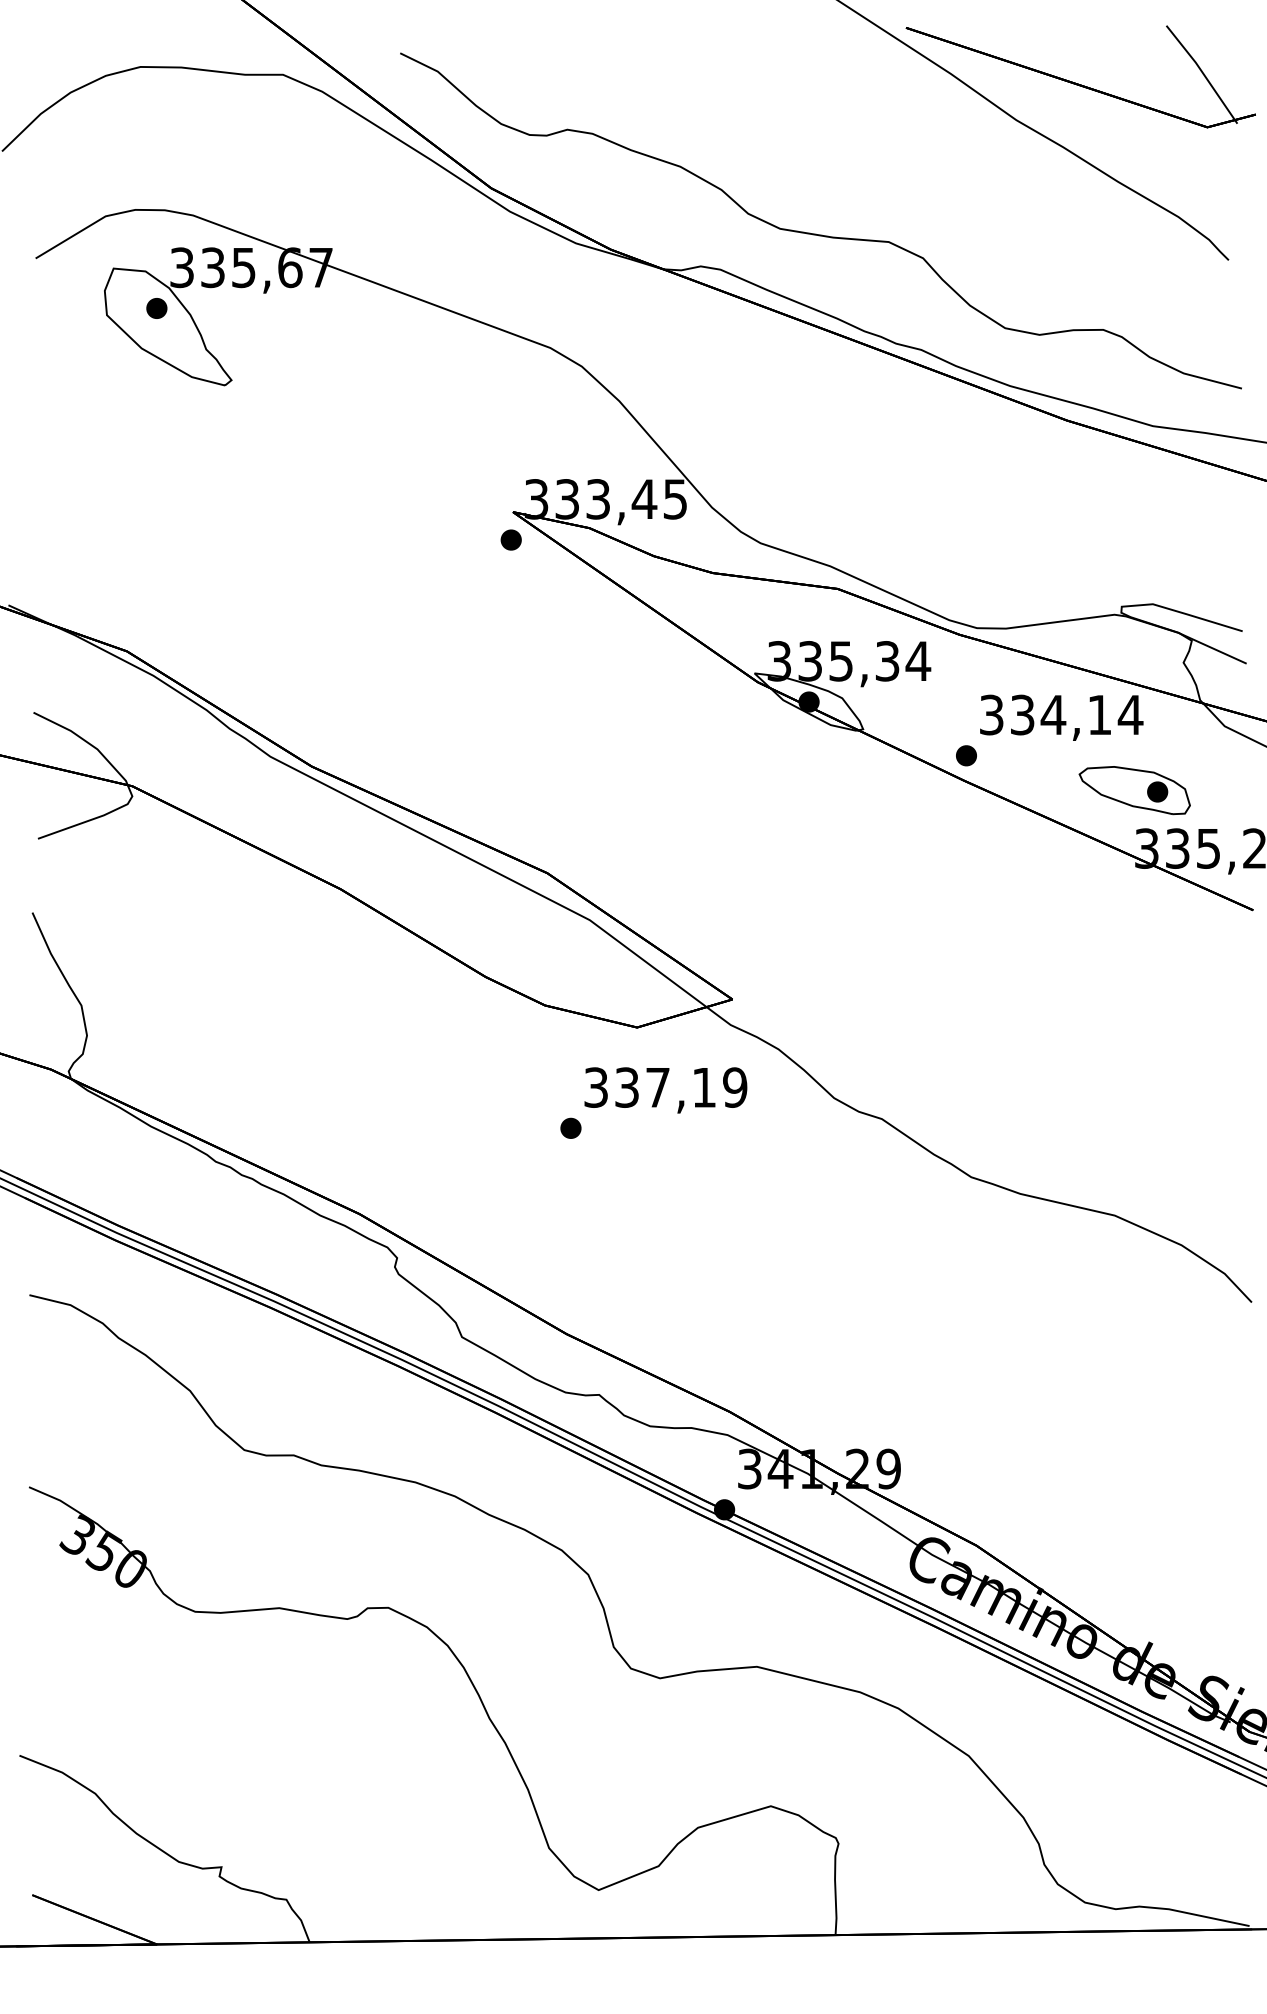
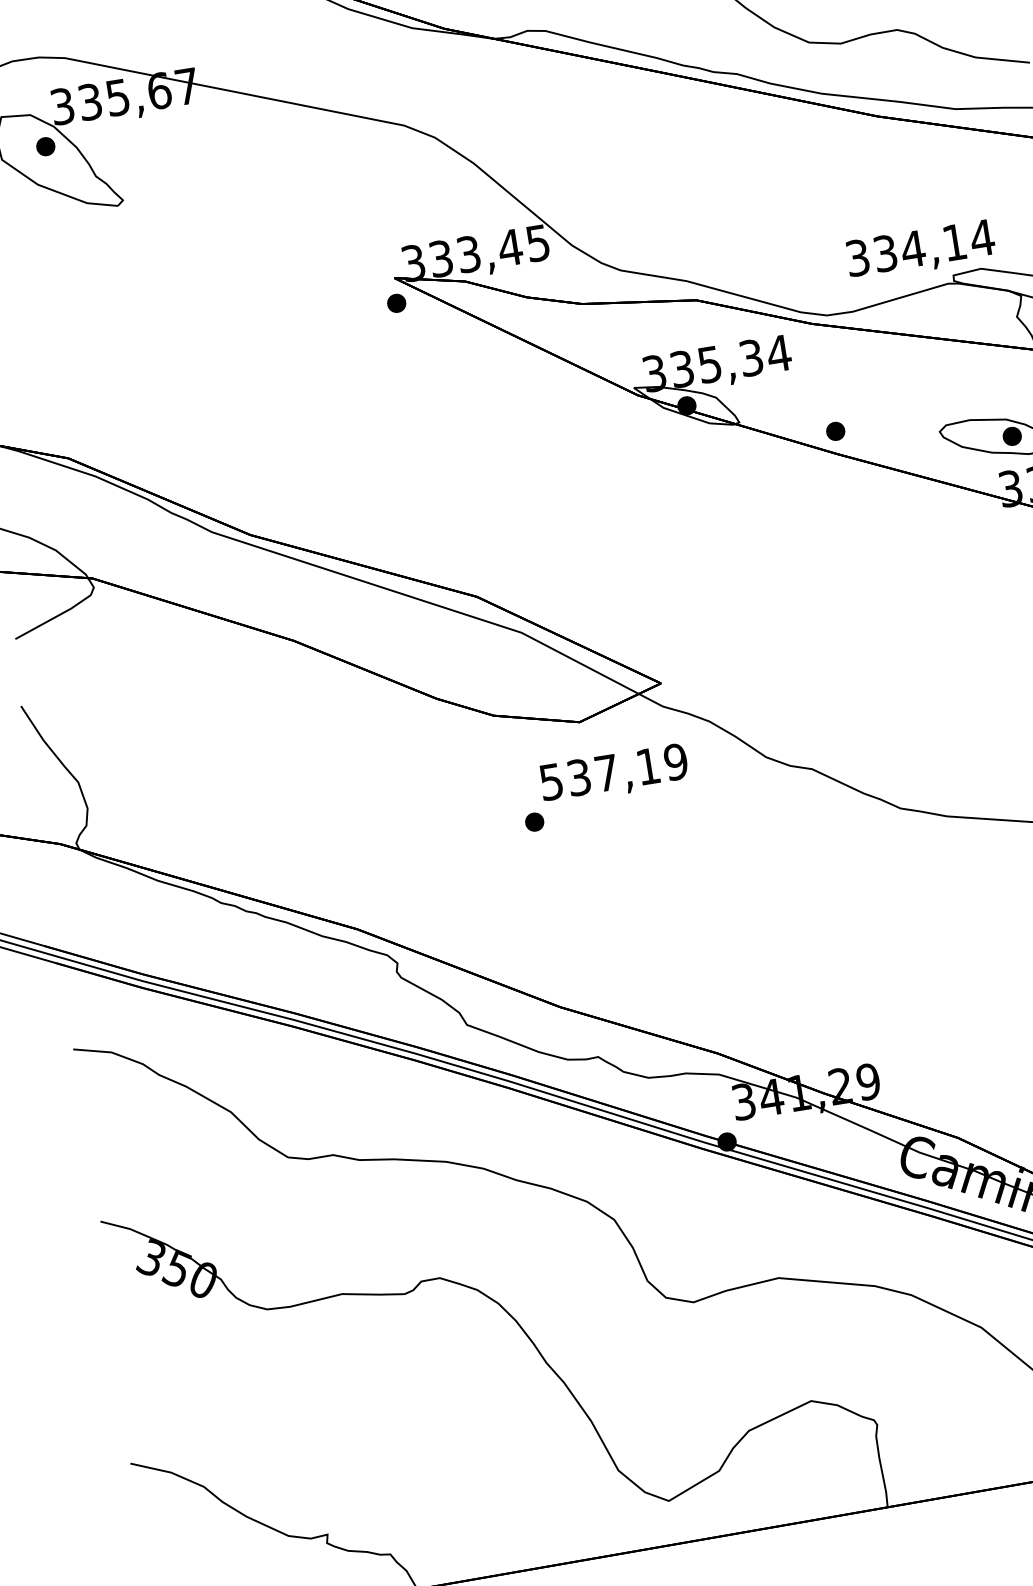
text: (1061, 717) -> (920, 250), moved
text: (596, 1087) -> (551, 781), 337,19 -> 537,19

